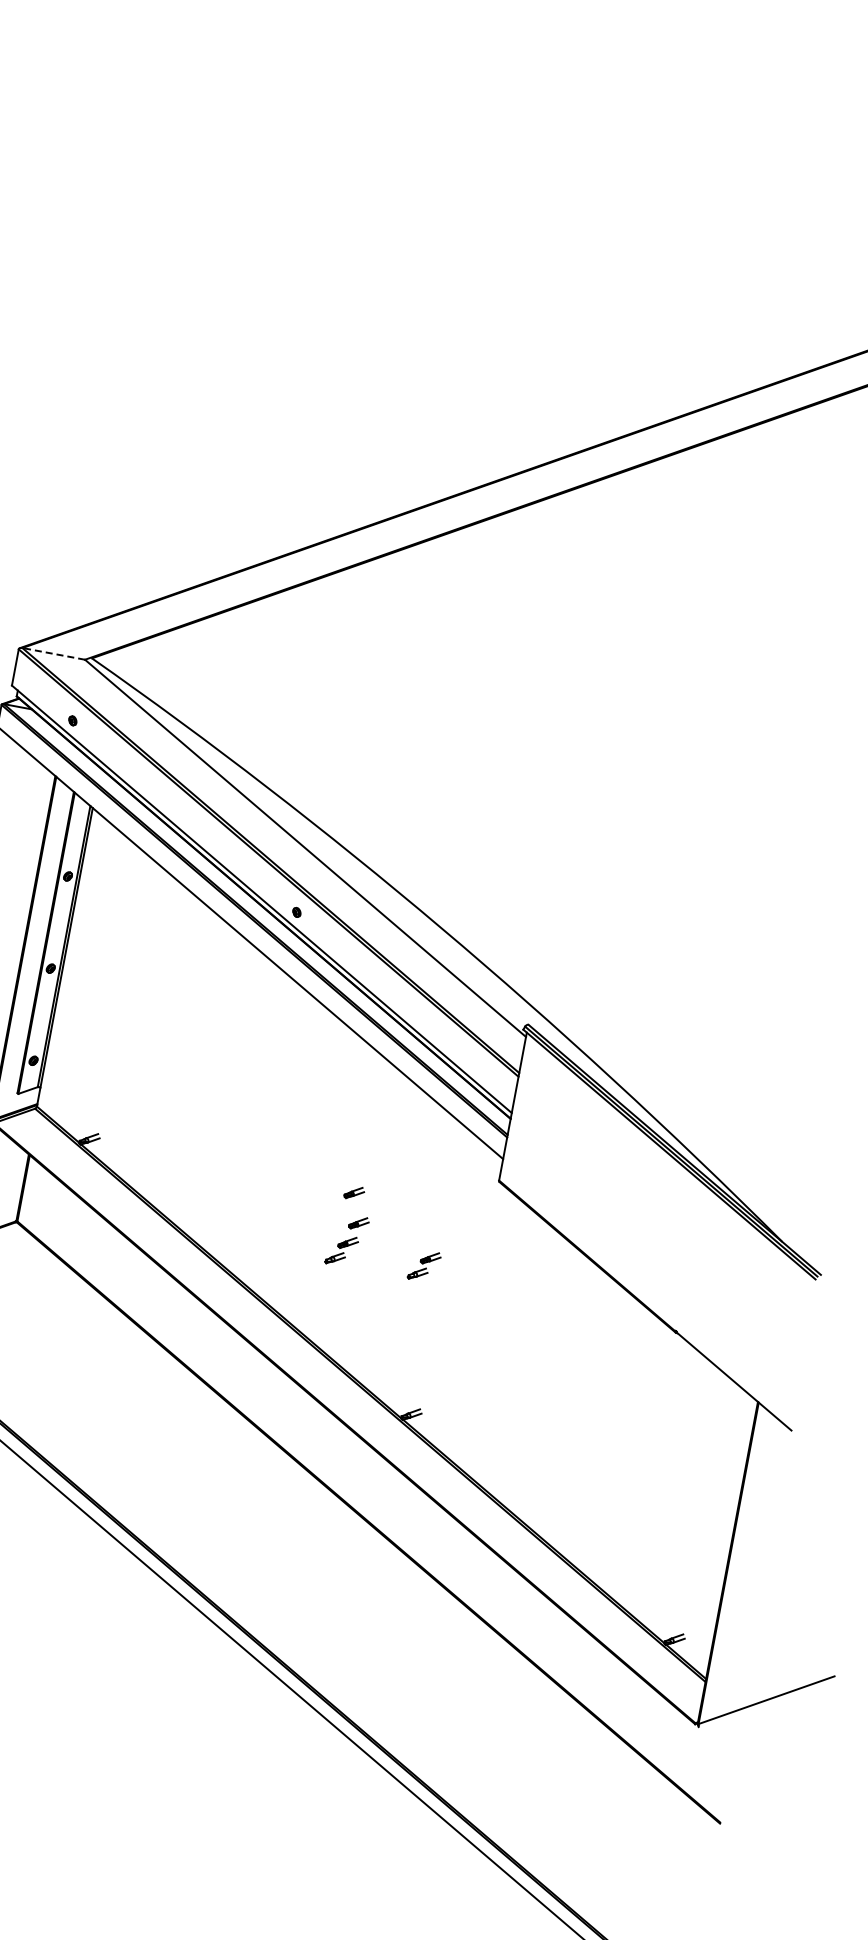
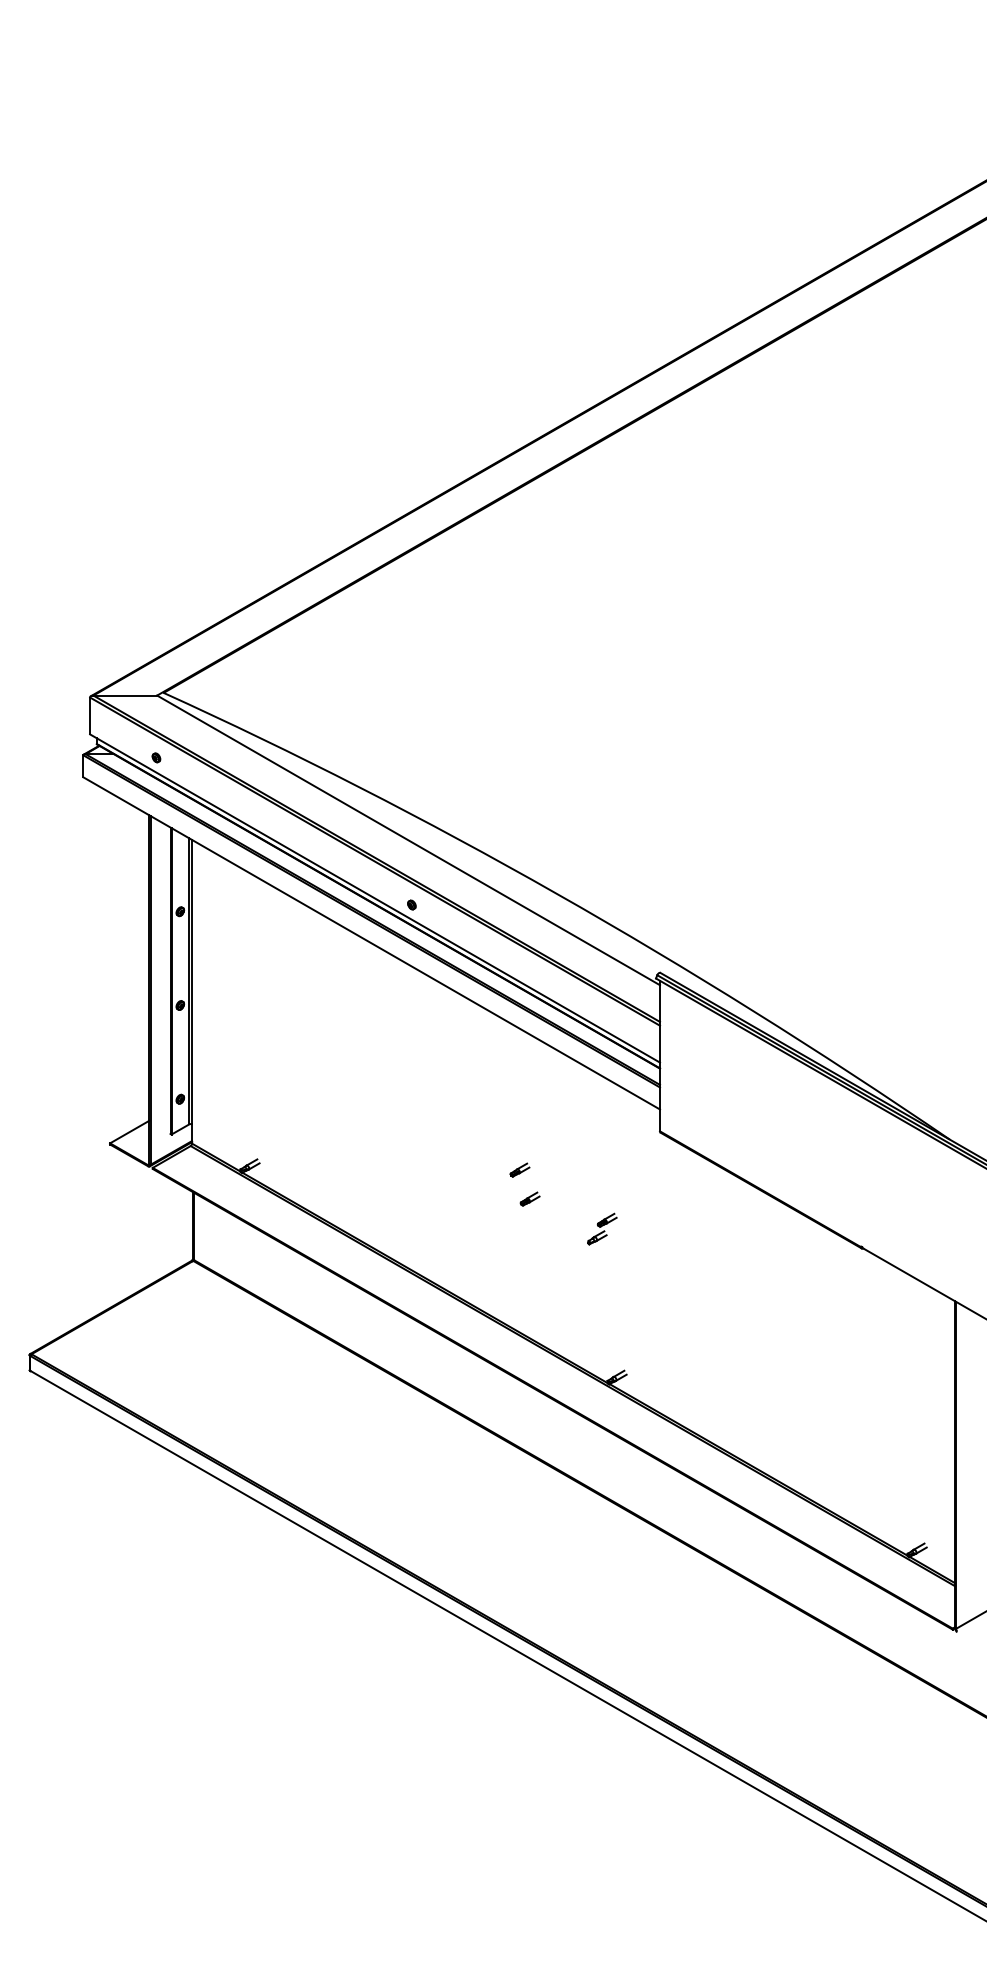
line: (53, 653) -> (125, 695), dashed -> solid
part: (342, 1250) -> (518, 1228), removed

